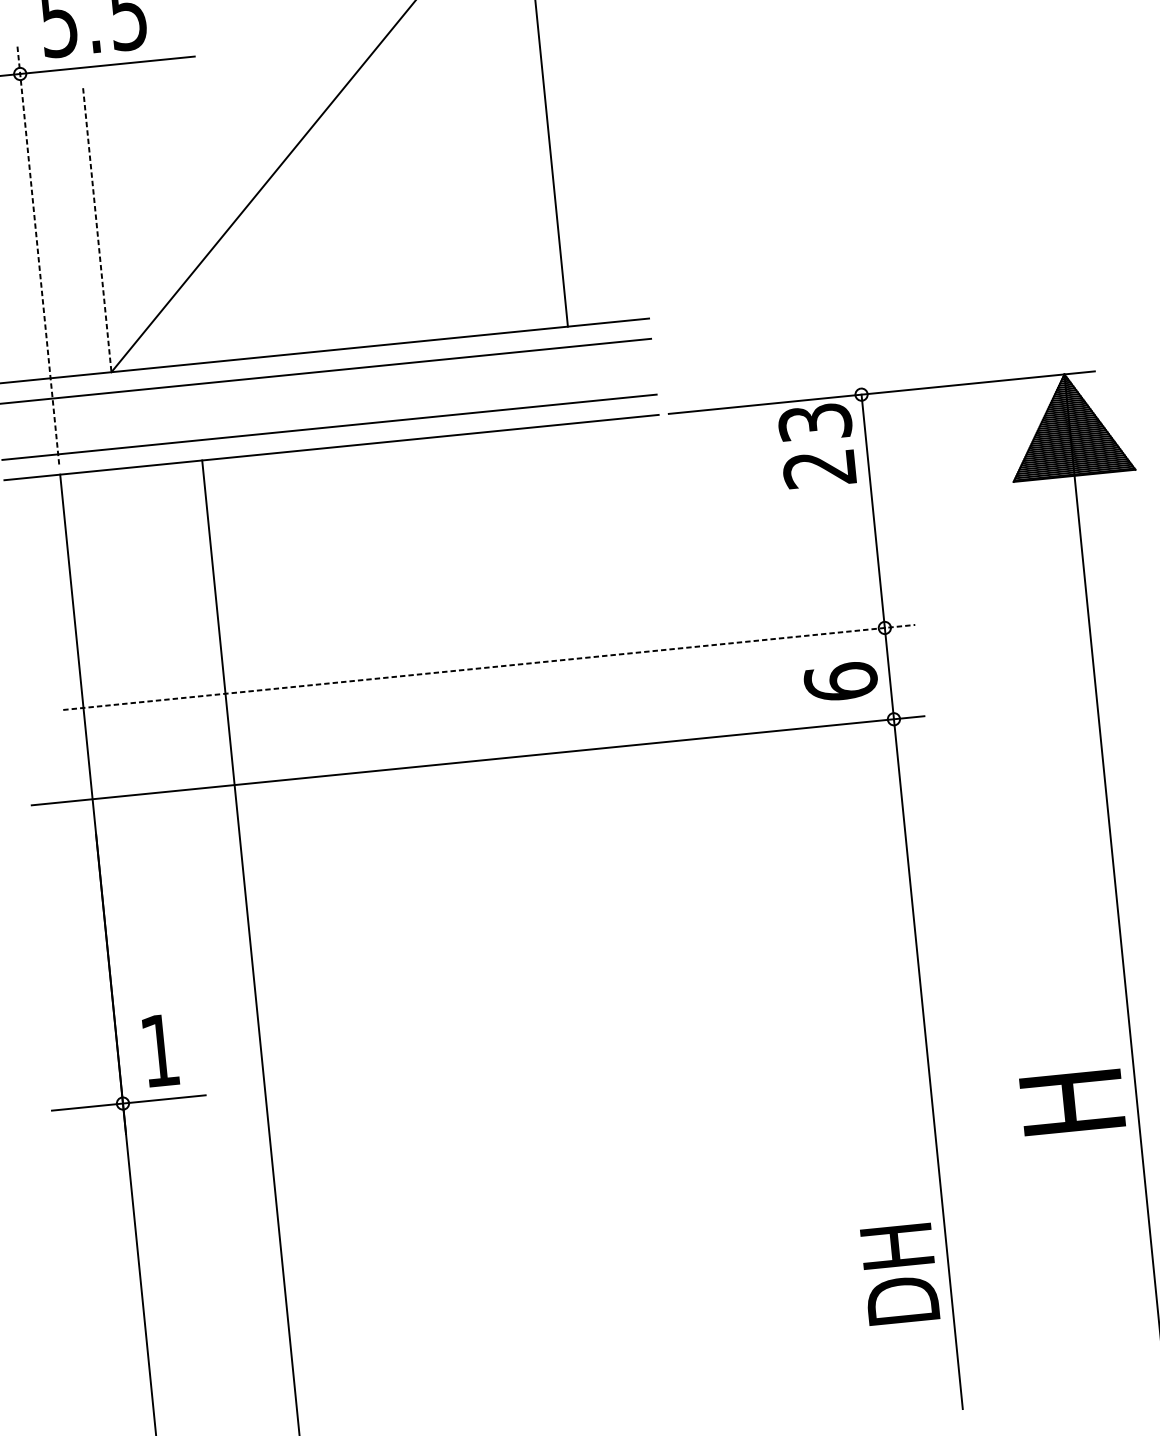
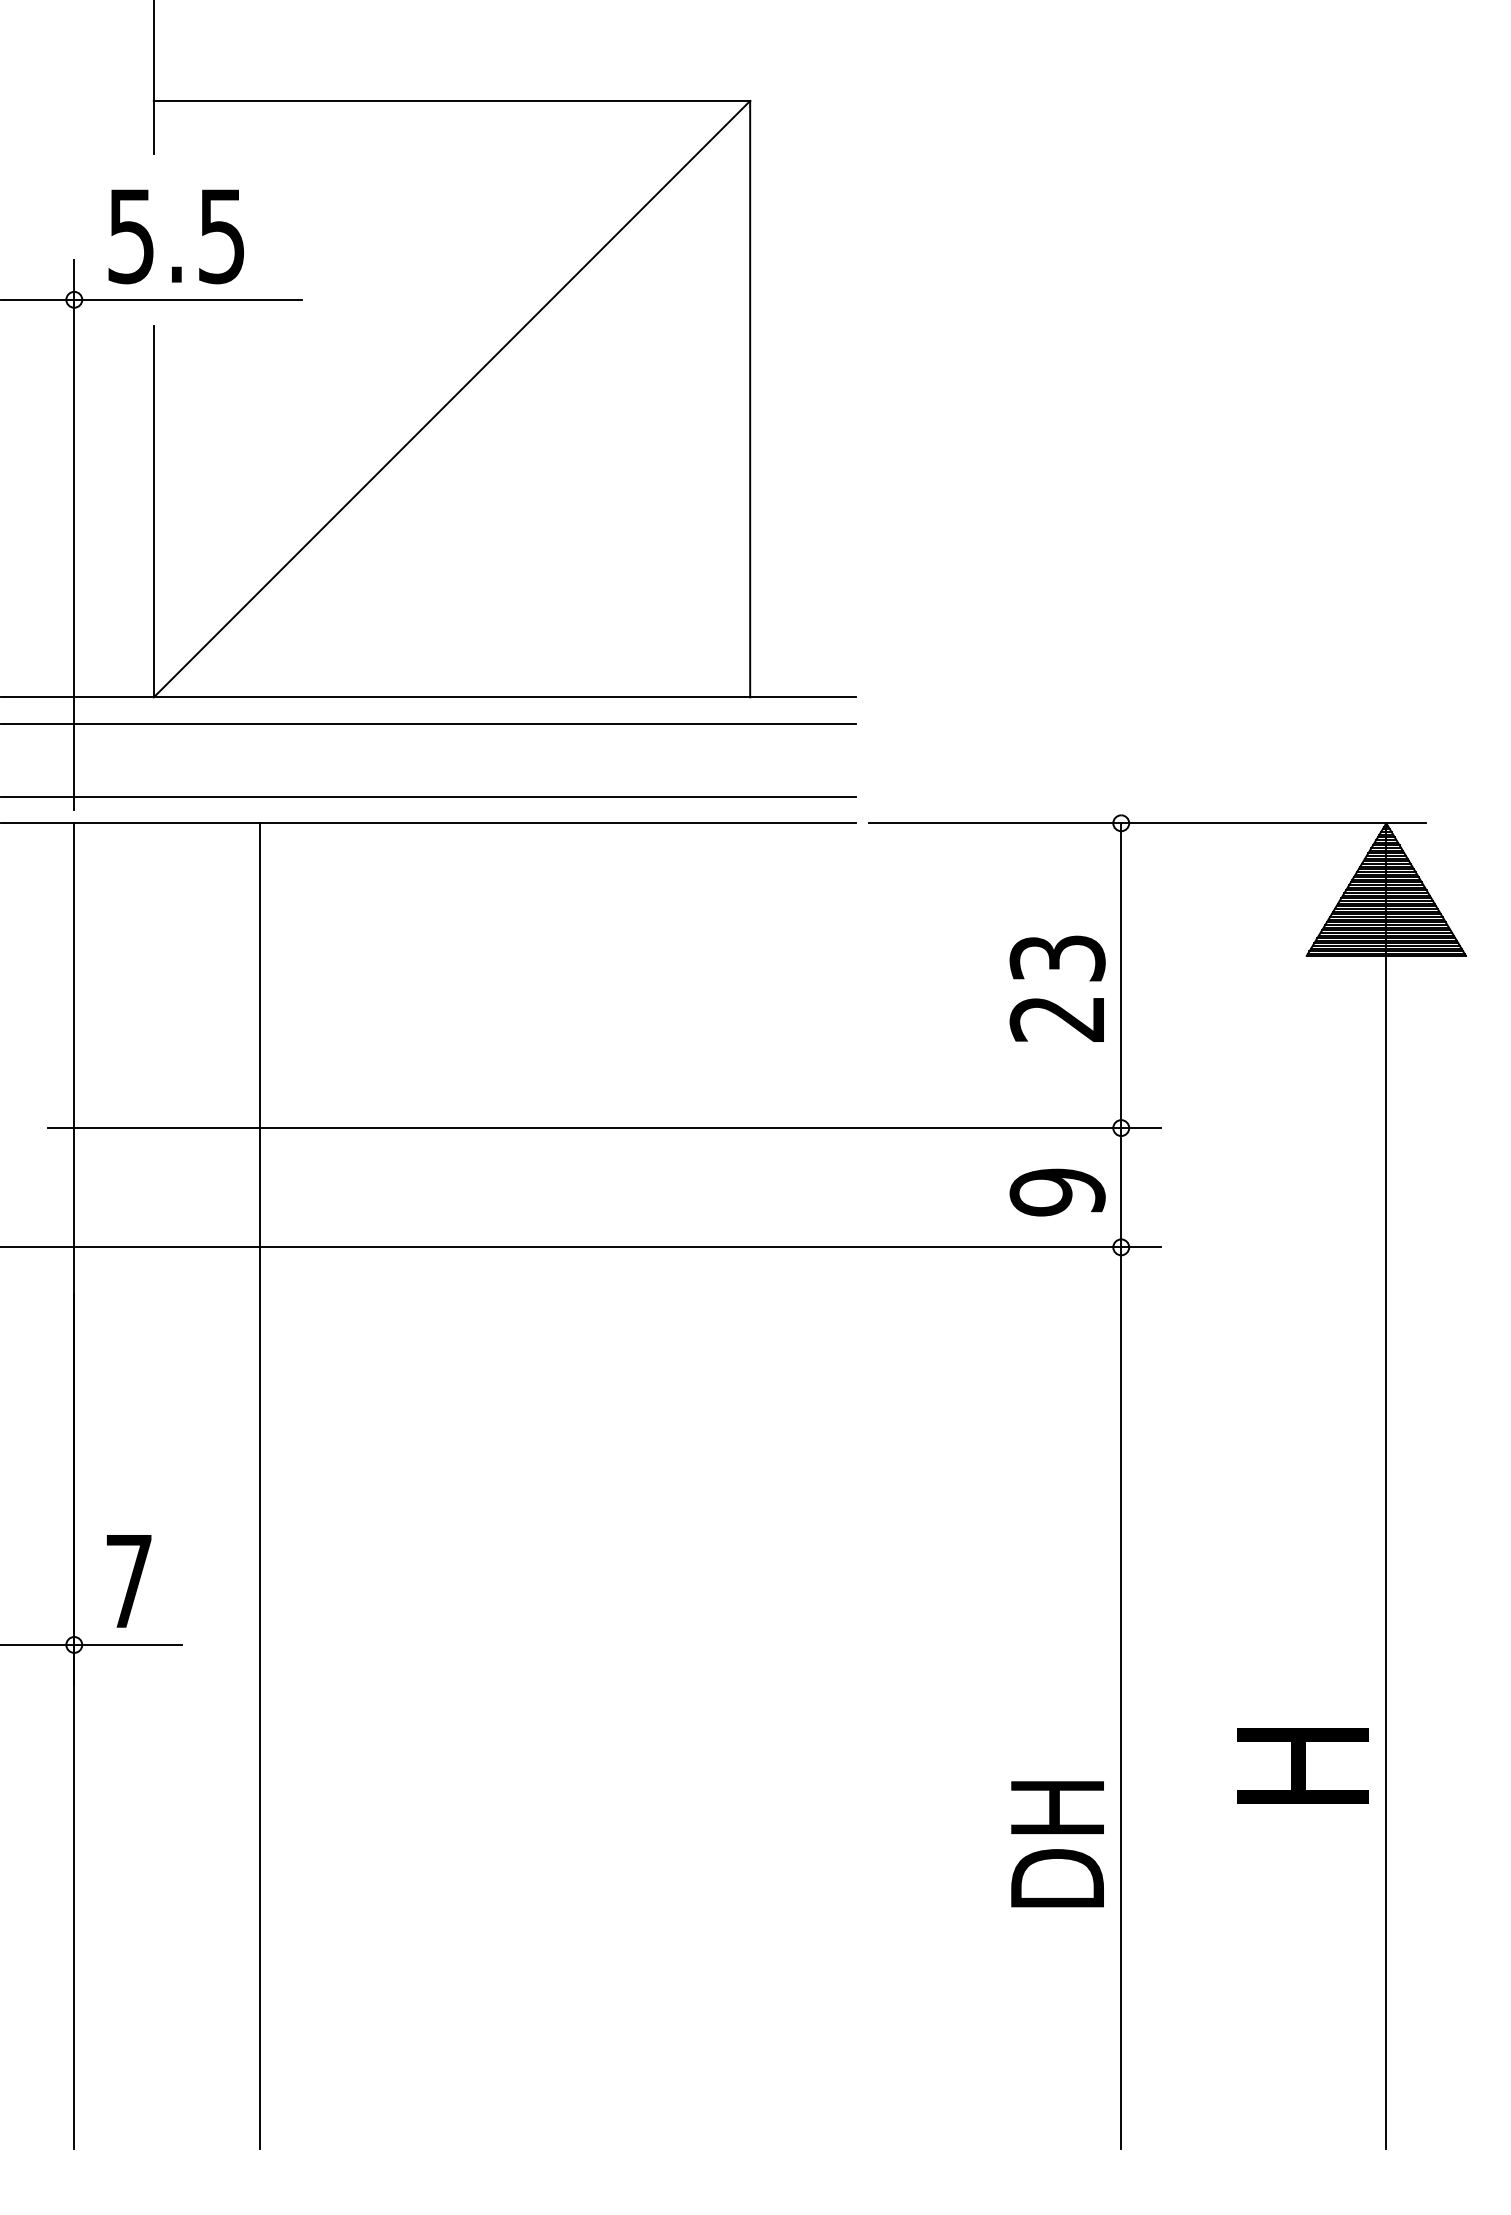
line: (97, 229) -> (153, 511), dashed -> solid
line: (38, 254) -> (74, 535), dashed -> solid
text: (817, 445) -> (1057, 988), moved
line: (489, 667) -> (604, 1128), dashed -> solid
text: (840, 682) -> (1057, 1192), 6 -> 9
text: (159, 1050) -> (128, 1581), 1 -> 7
text: (900, 1274) -> (1057, 1844), moved

